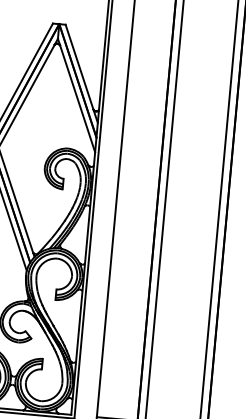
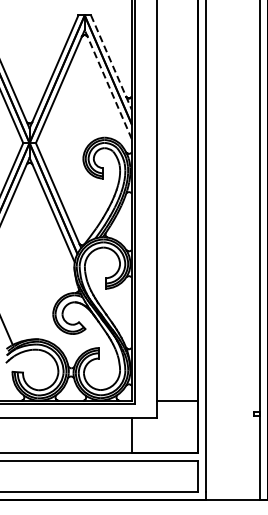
line: (81, 74) -> (111, 63), solid -> dashed
line: (76, 95) -> (108, 84), solid -> dashed

